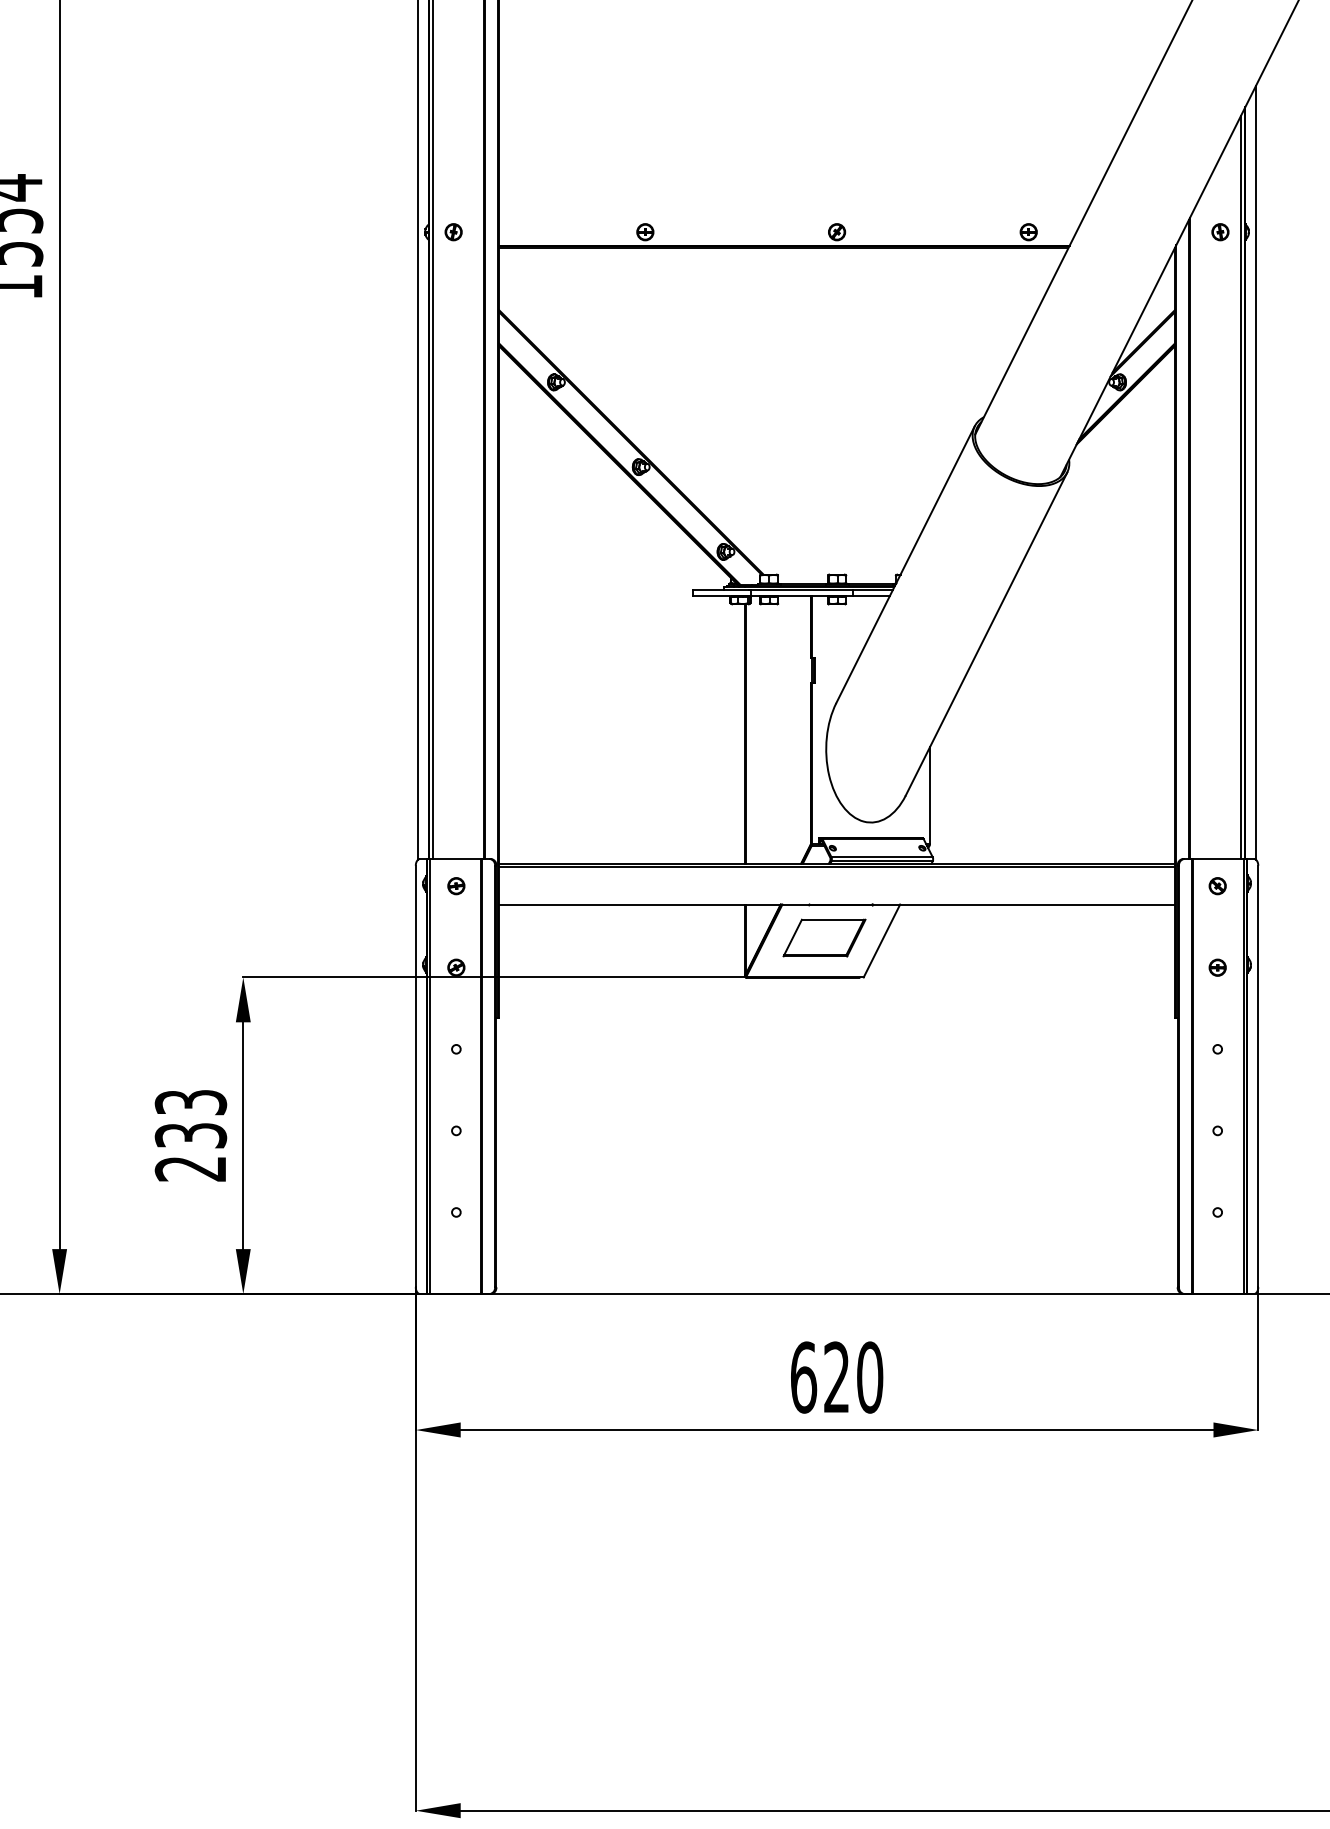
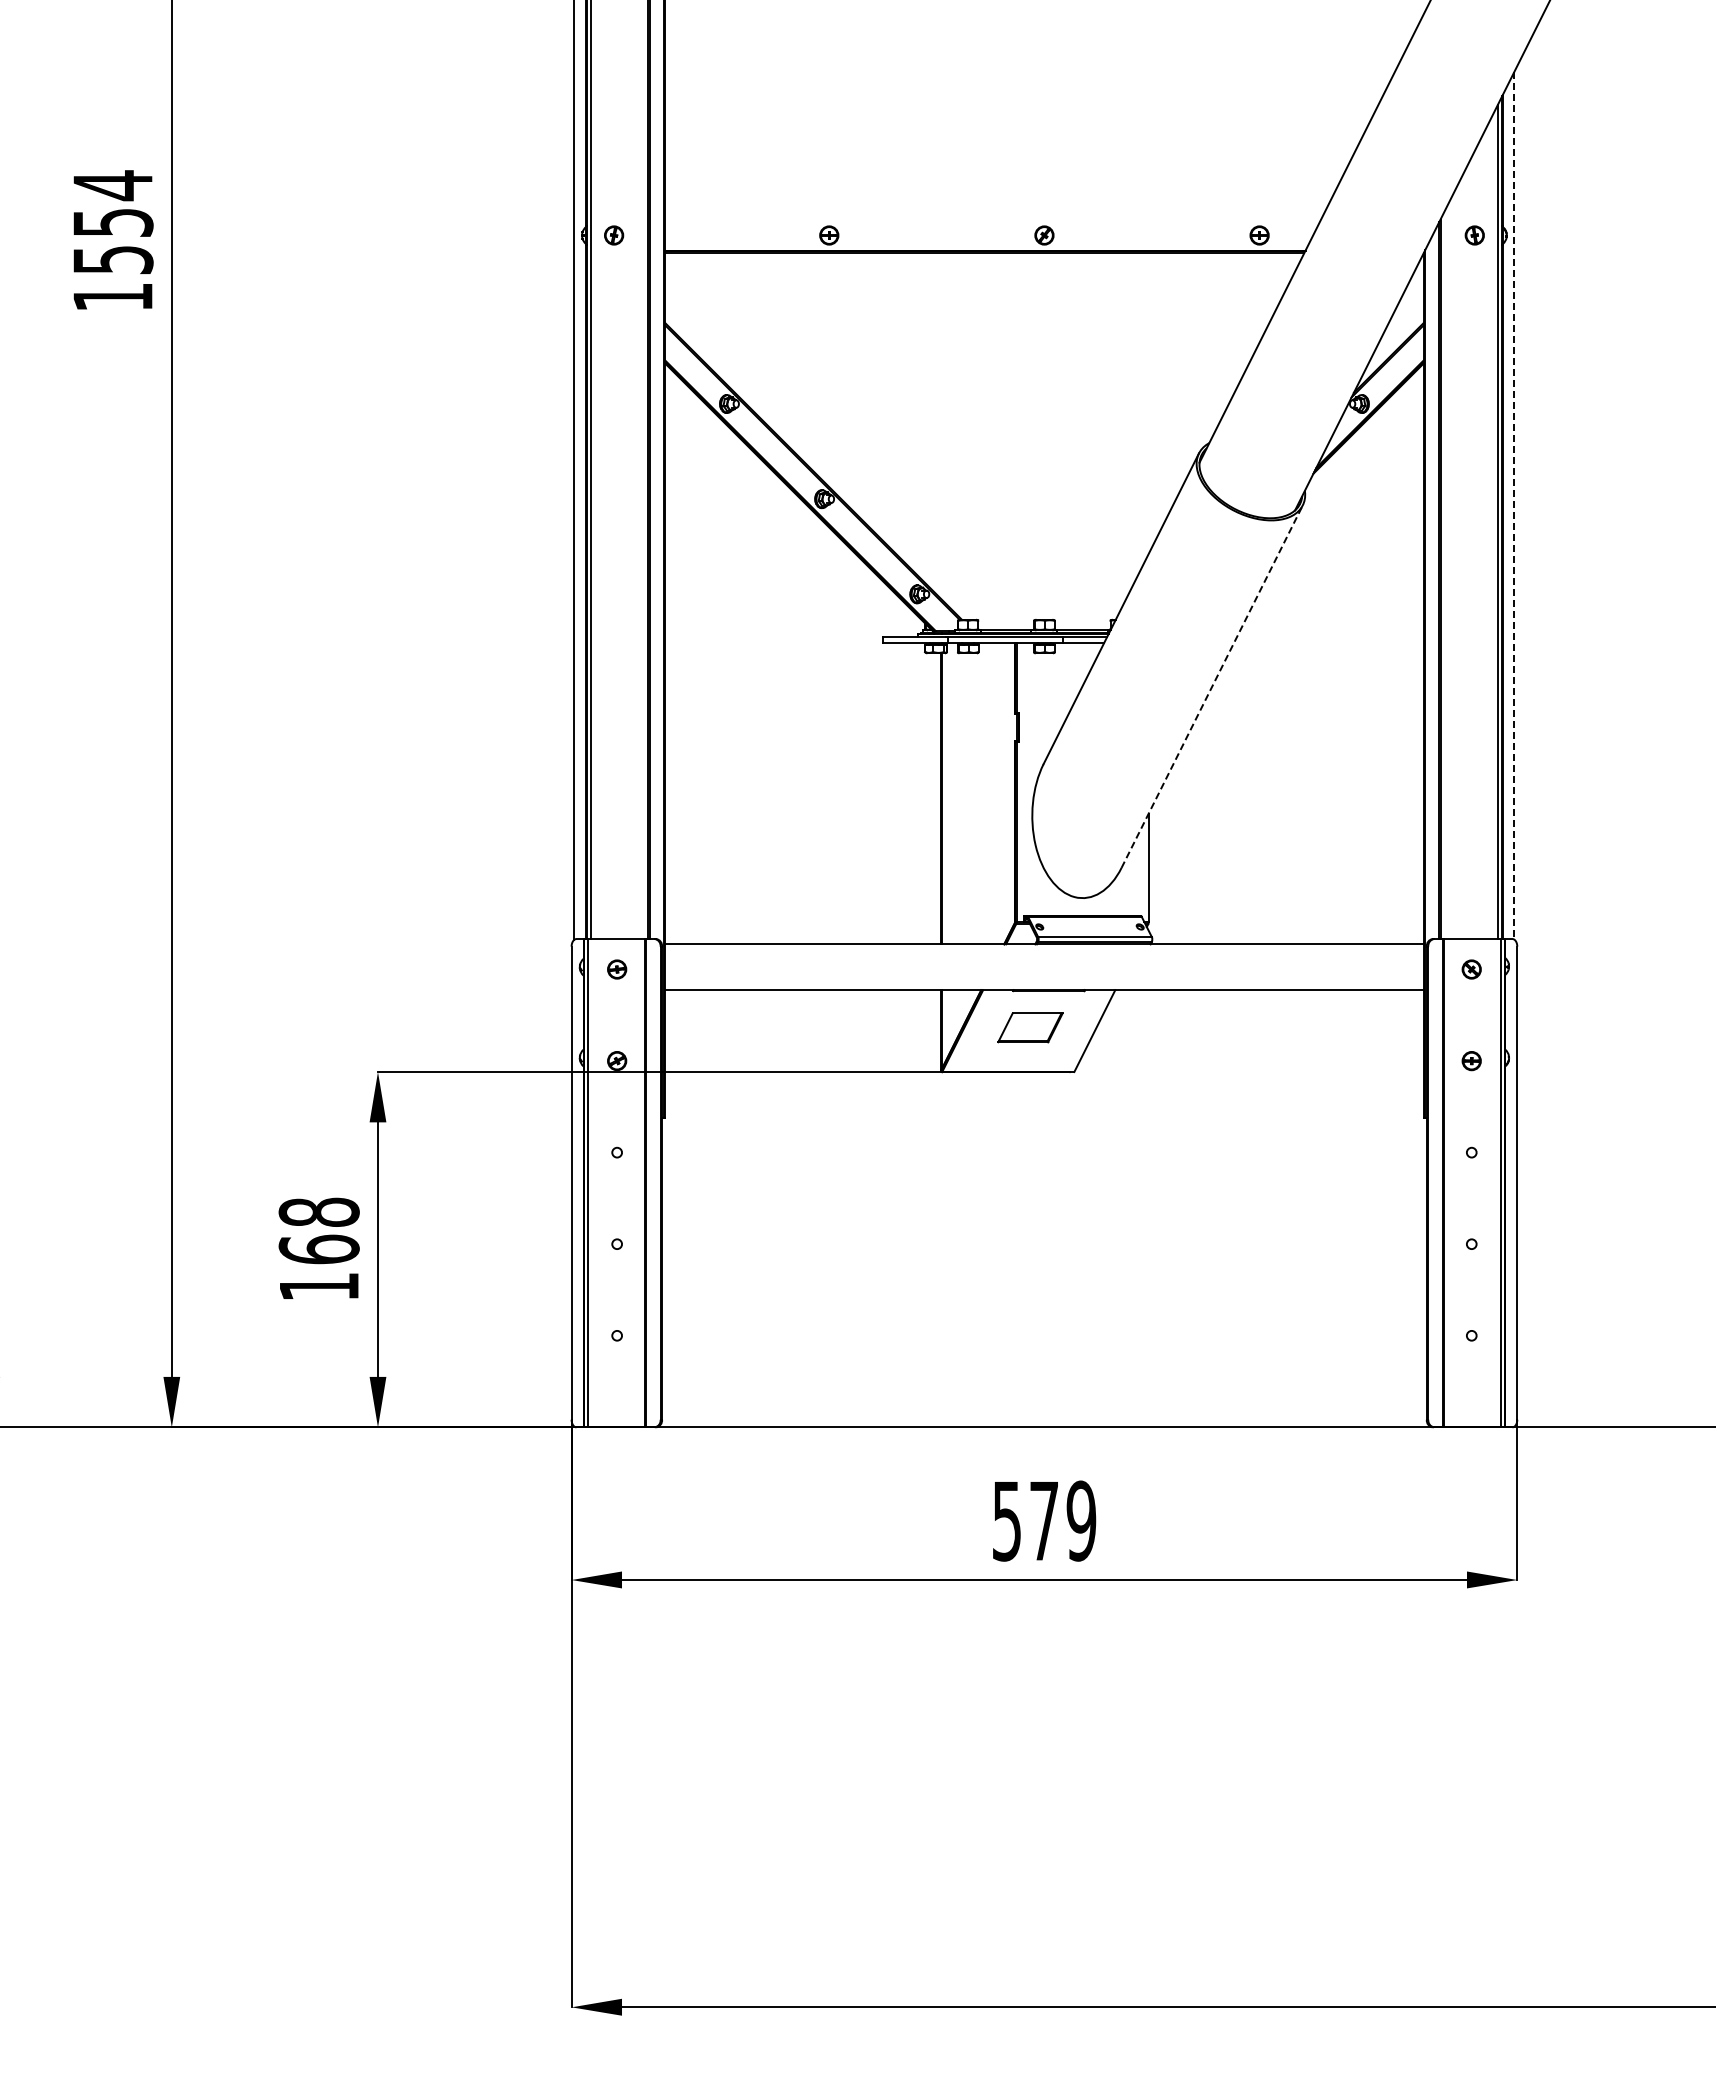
line: (1255, 473) -> (1514, 506), solid -> dashed
line: (986, 634) -> (1212, 686), solid -> dashed
line: (837, 866) -> (1044, 947), removed
part: (824, 937) -> (1030, 1027), size x0.7
text: (190, 1135) -> (318, 1249), 233 -> 168
text: (837, 1377) -> (1044, 1520), 620 -> 579

